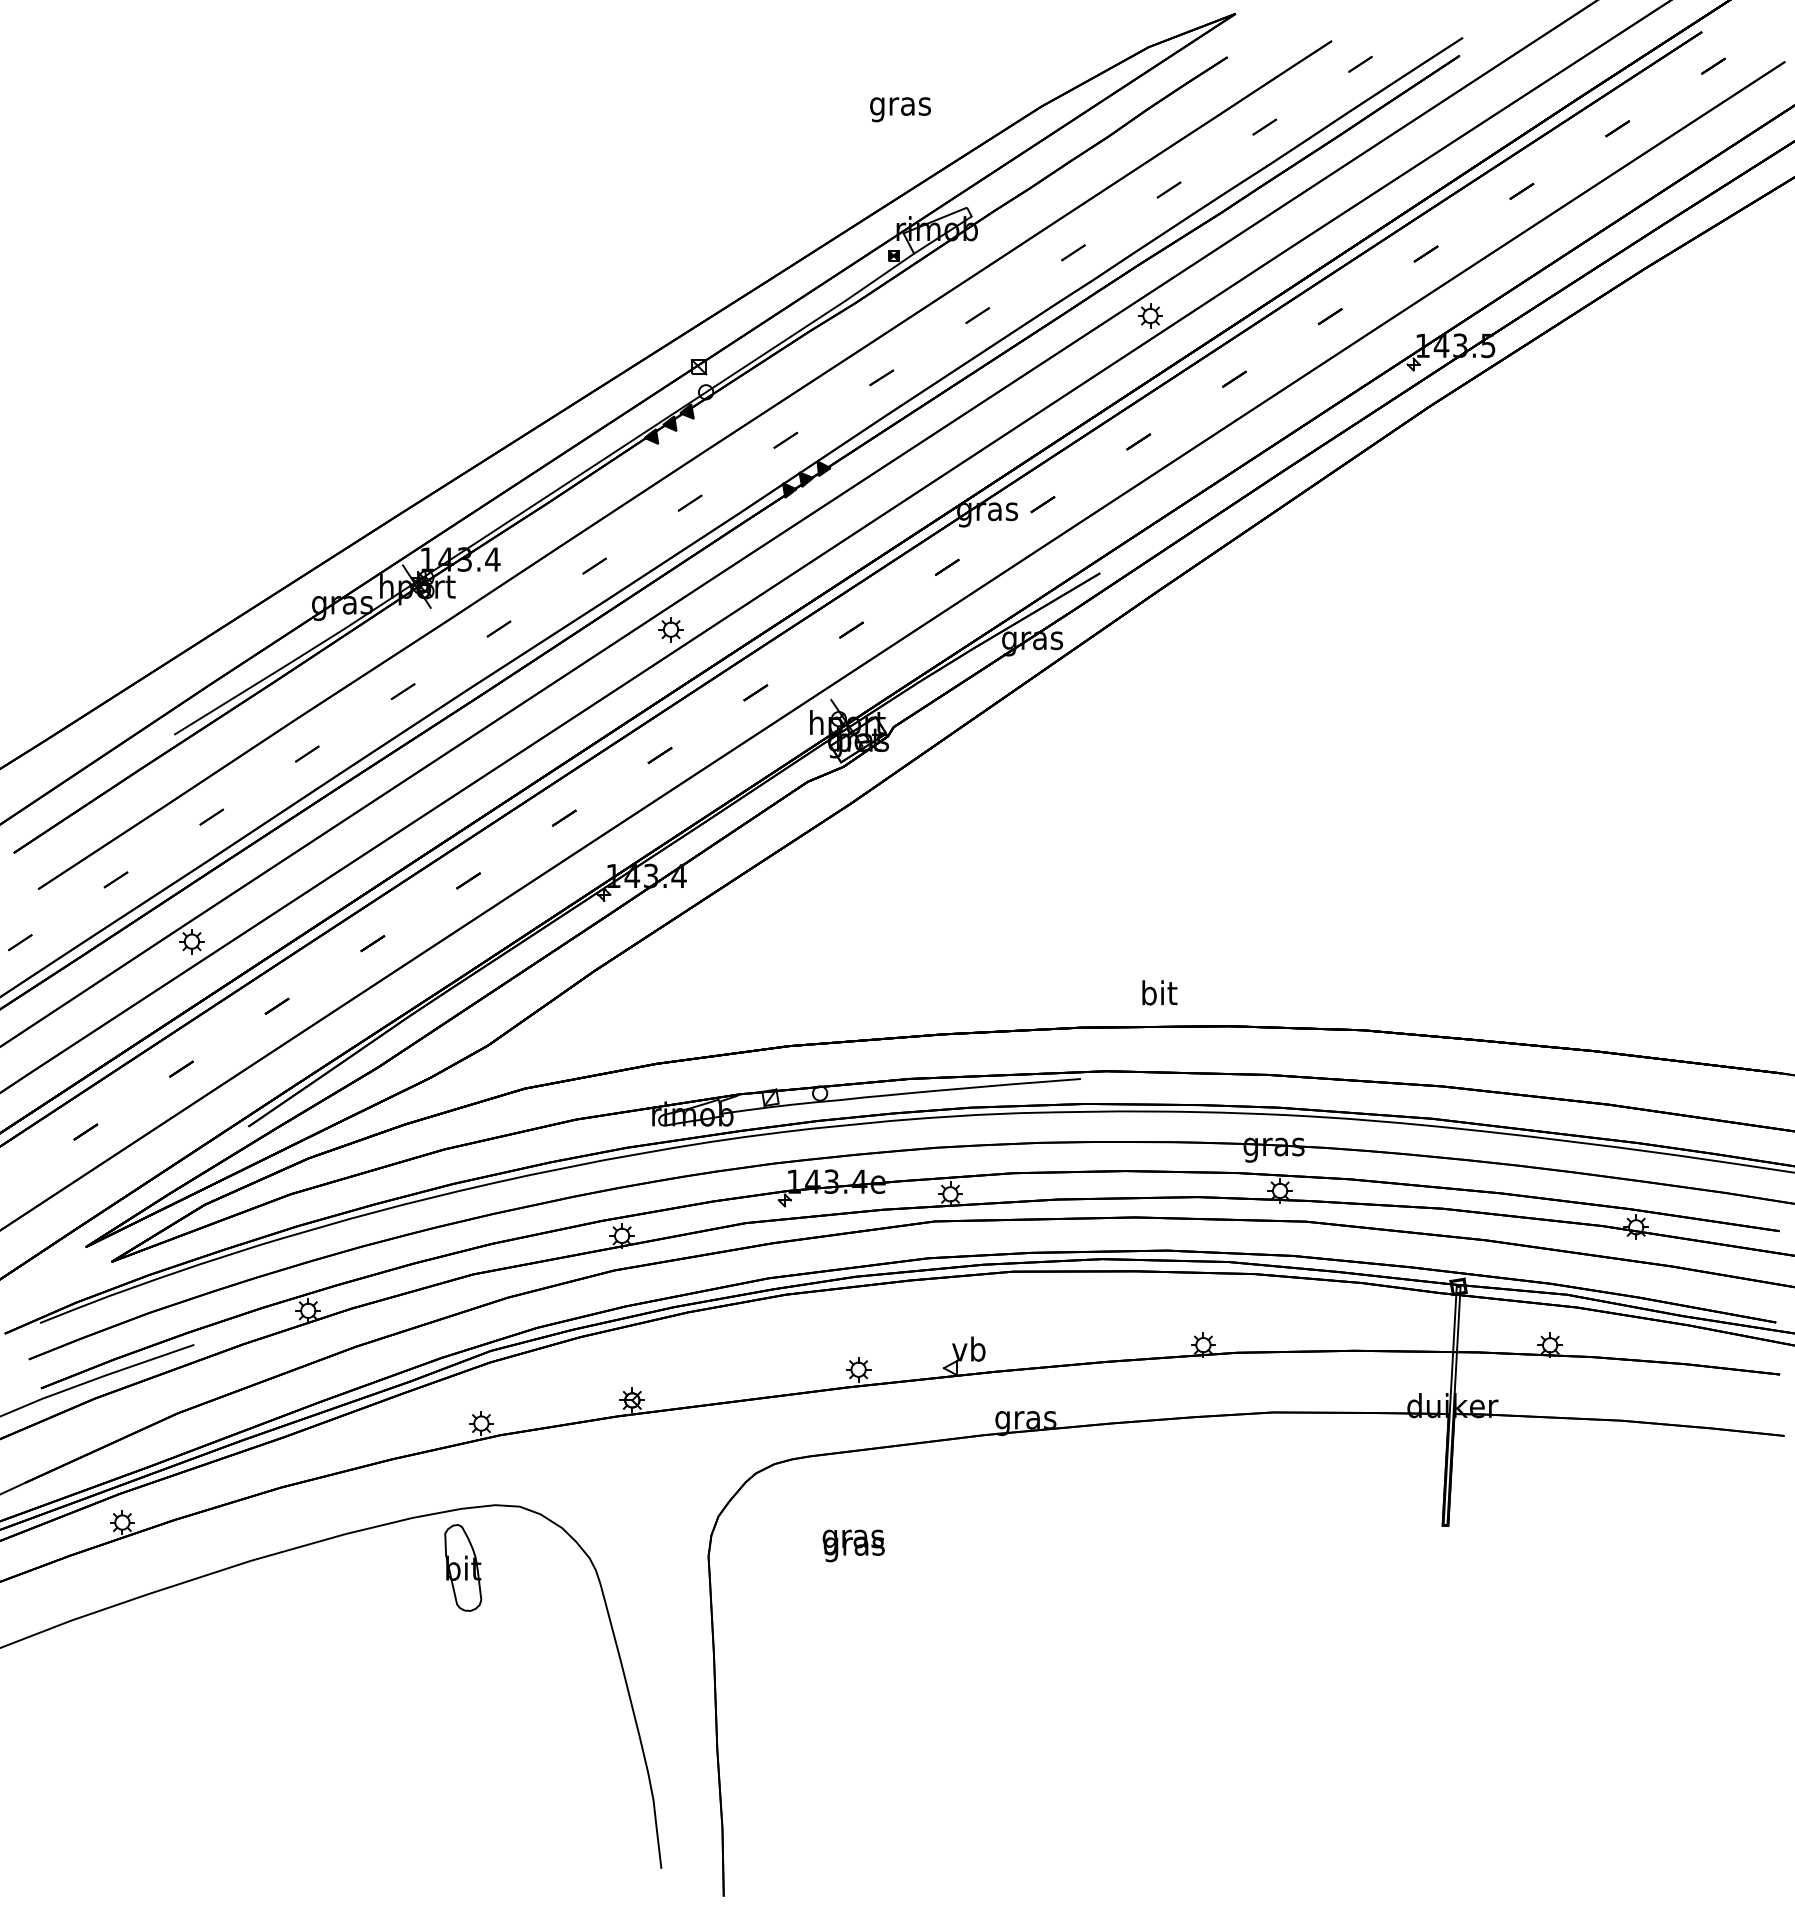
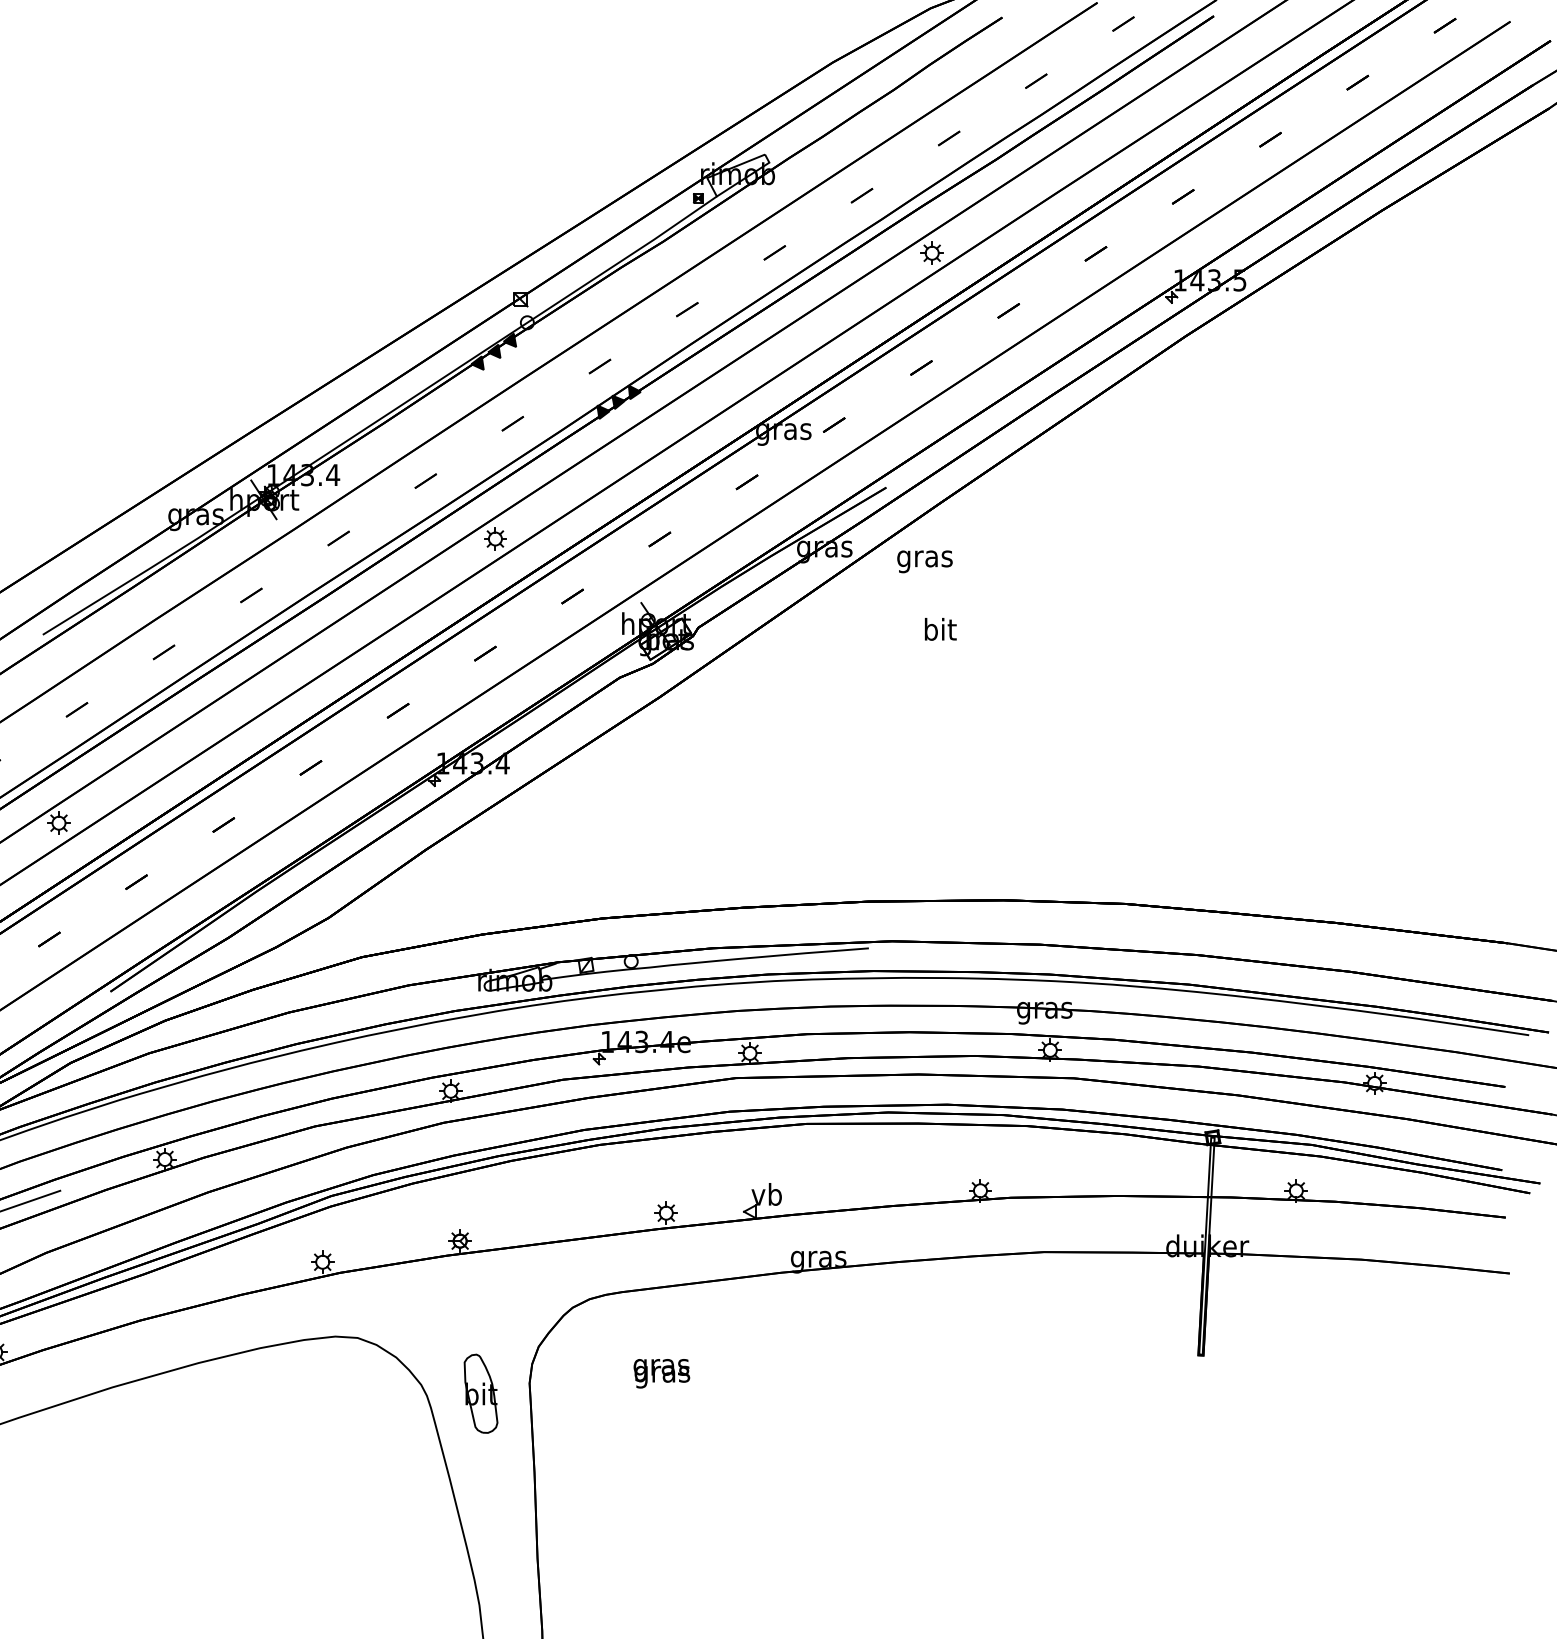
text: (900, 109) -> (924, 561), moved
text: (1159, 992) -> (940, 629), moved
part: (463, 1567) -> (481, 1393), moved

